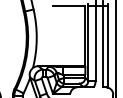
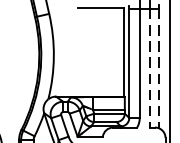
line: (102, 46) -> (149, 67), solid -> dashed
line: (108, 47) -> (158, 69), solid -> dashed

